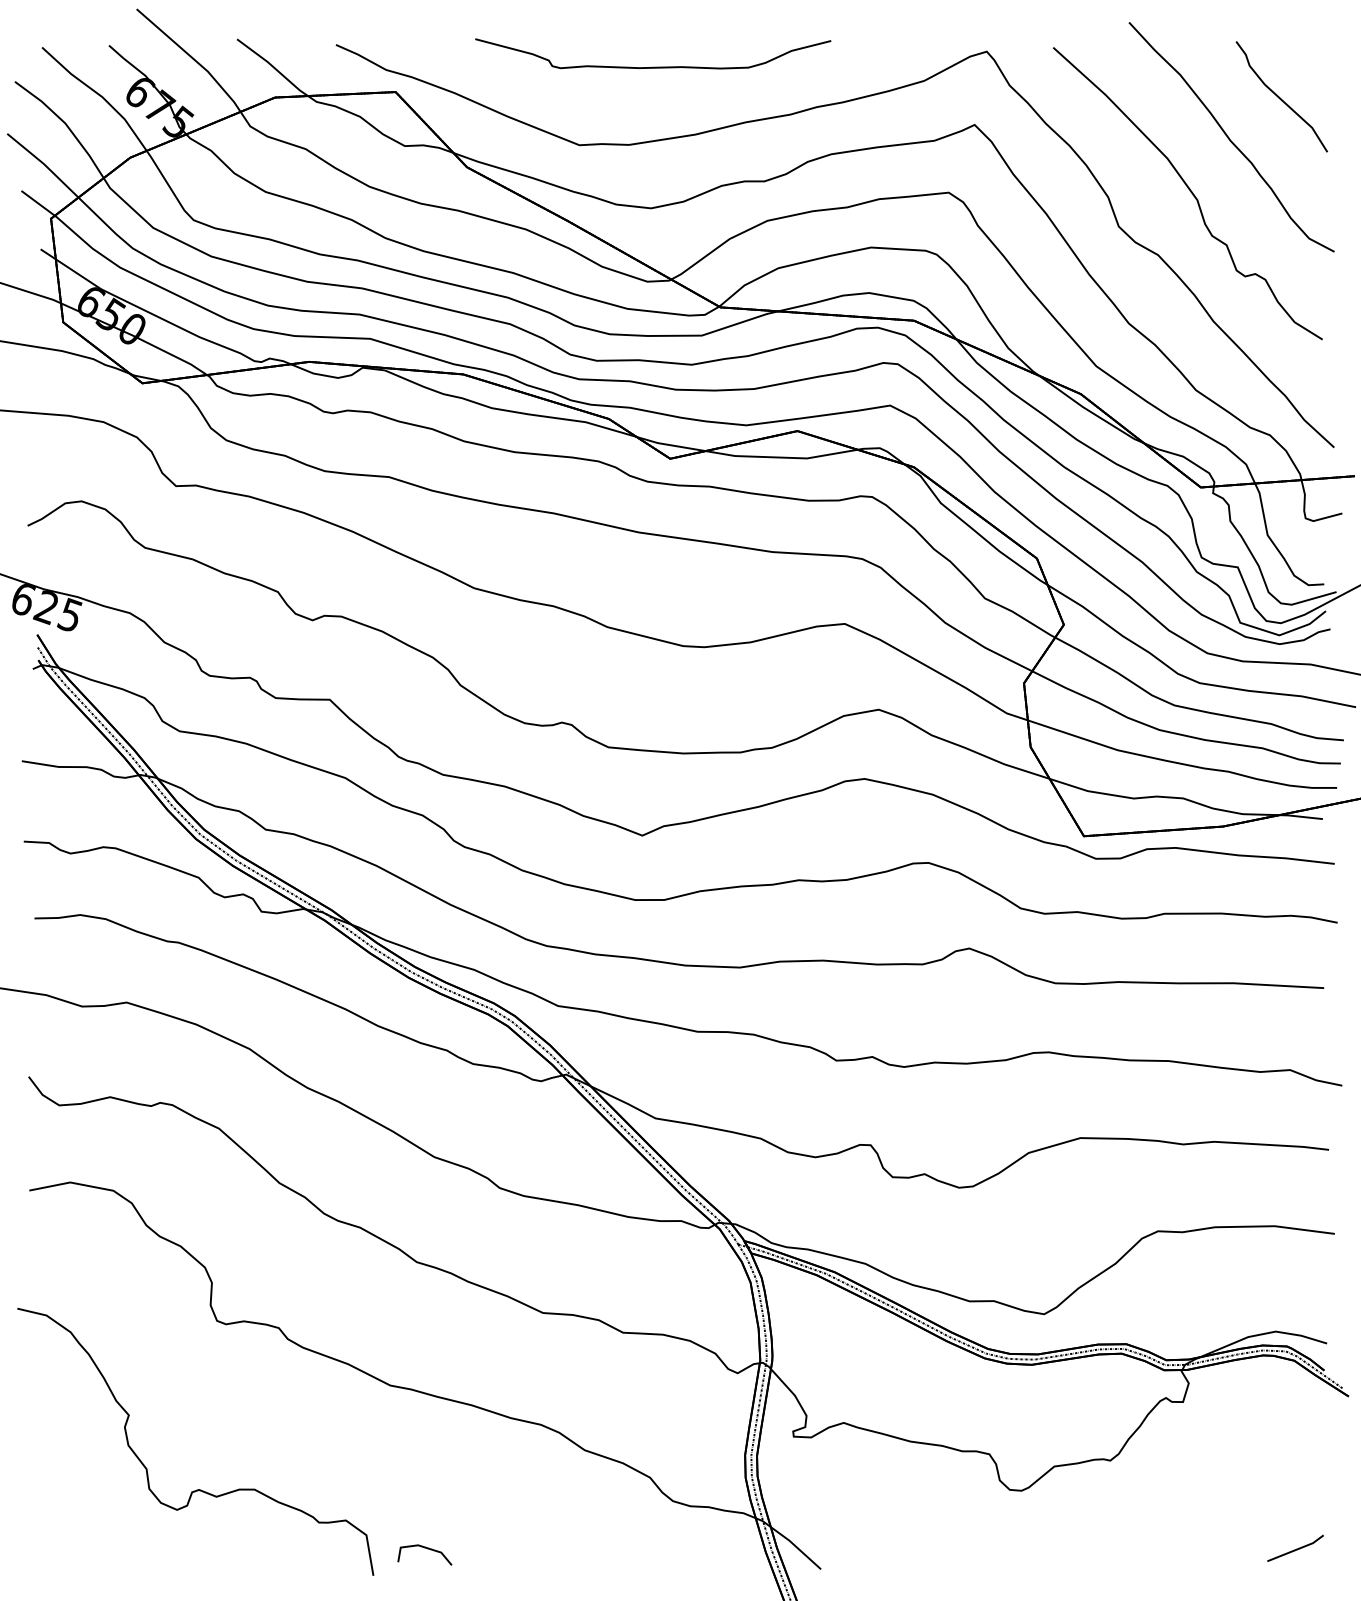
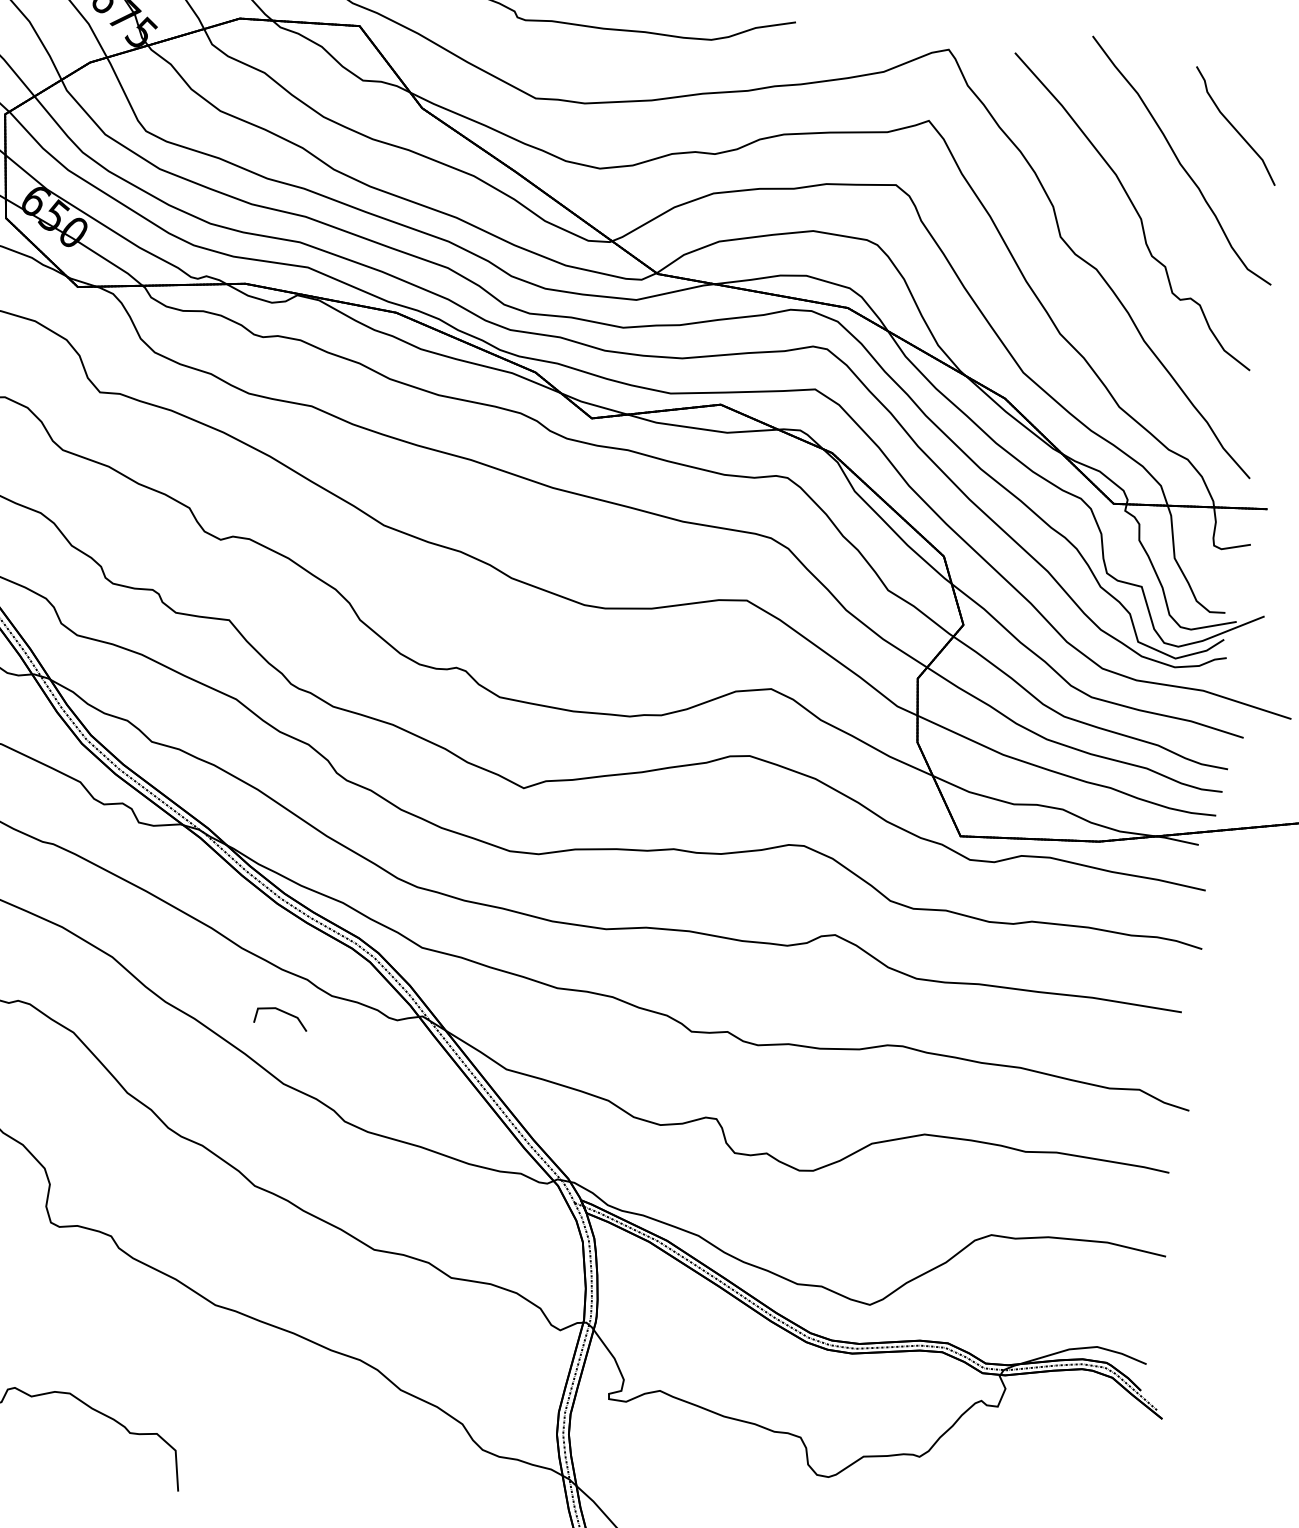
line: (427, 1549) -> (284, 1013), moved

